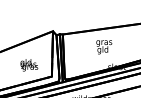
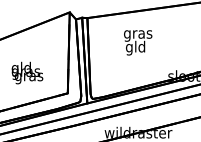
text: (104, 47) -> (138, 43), moved

